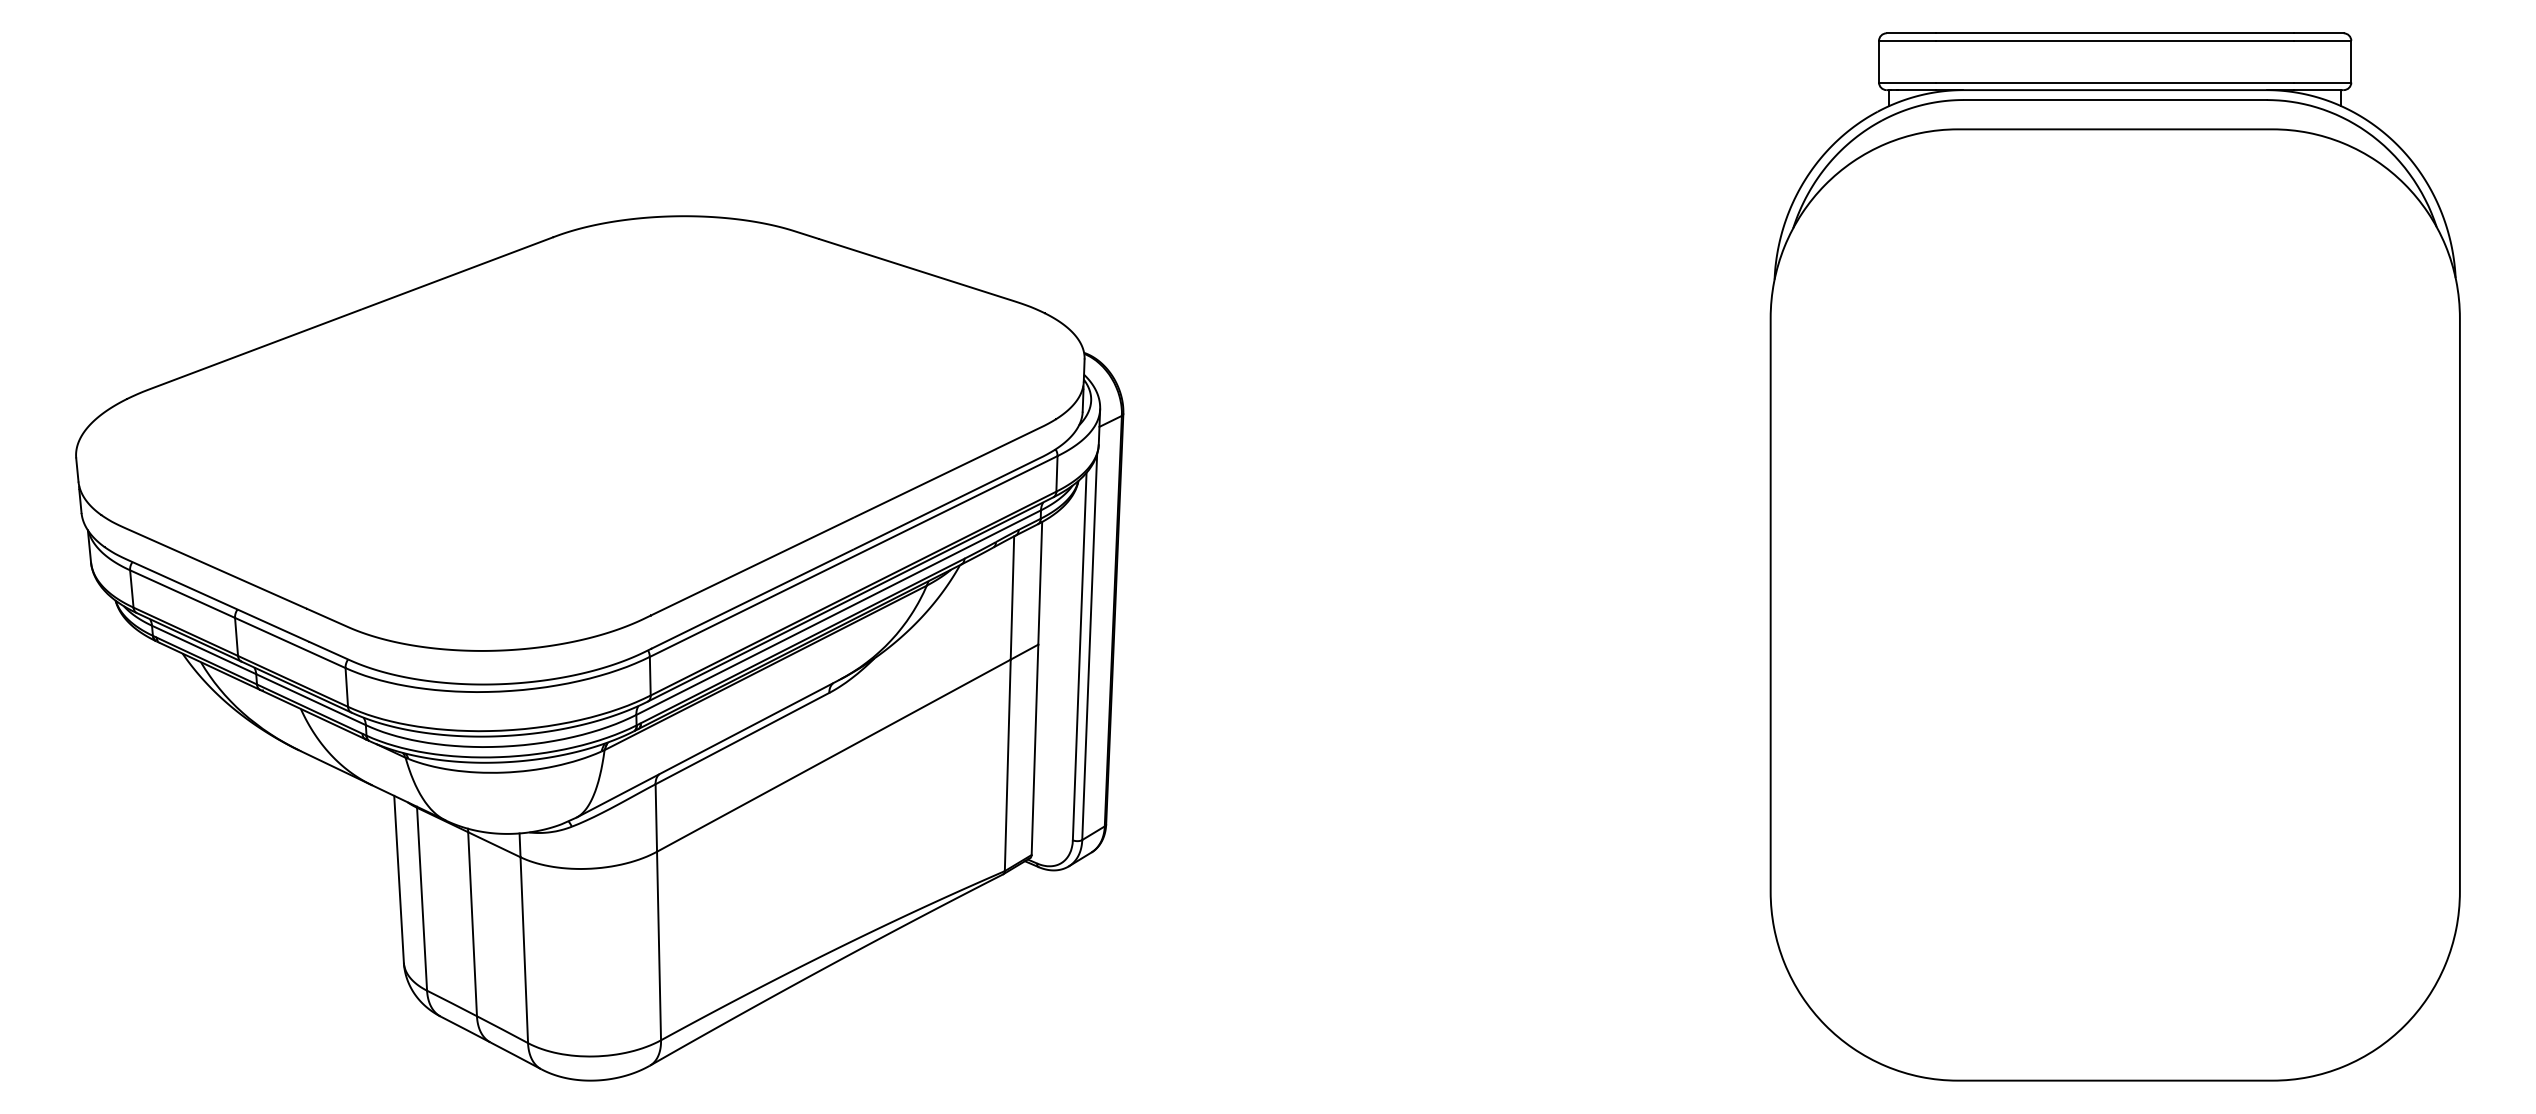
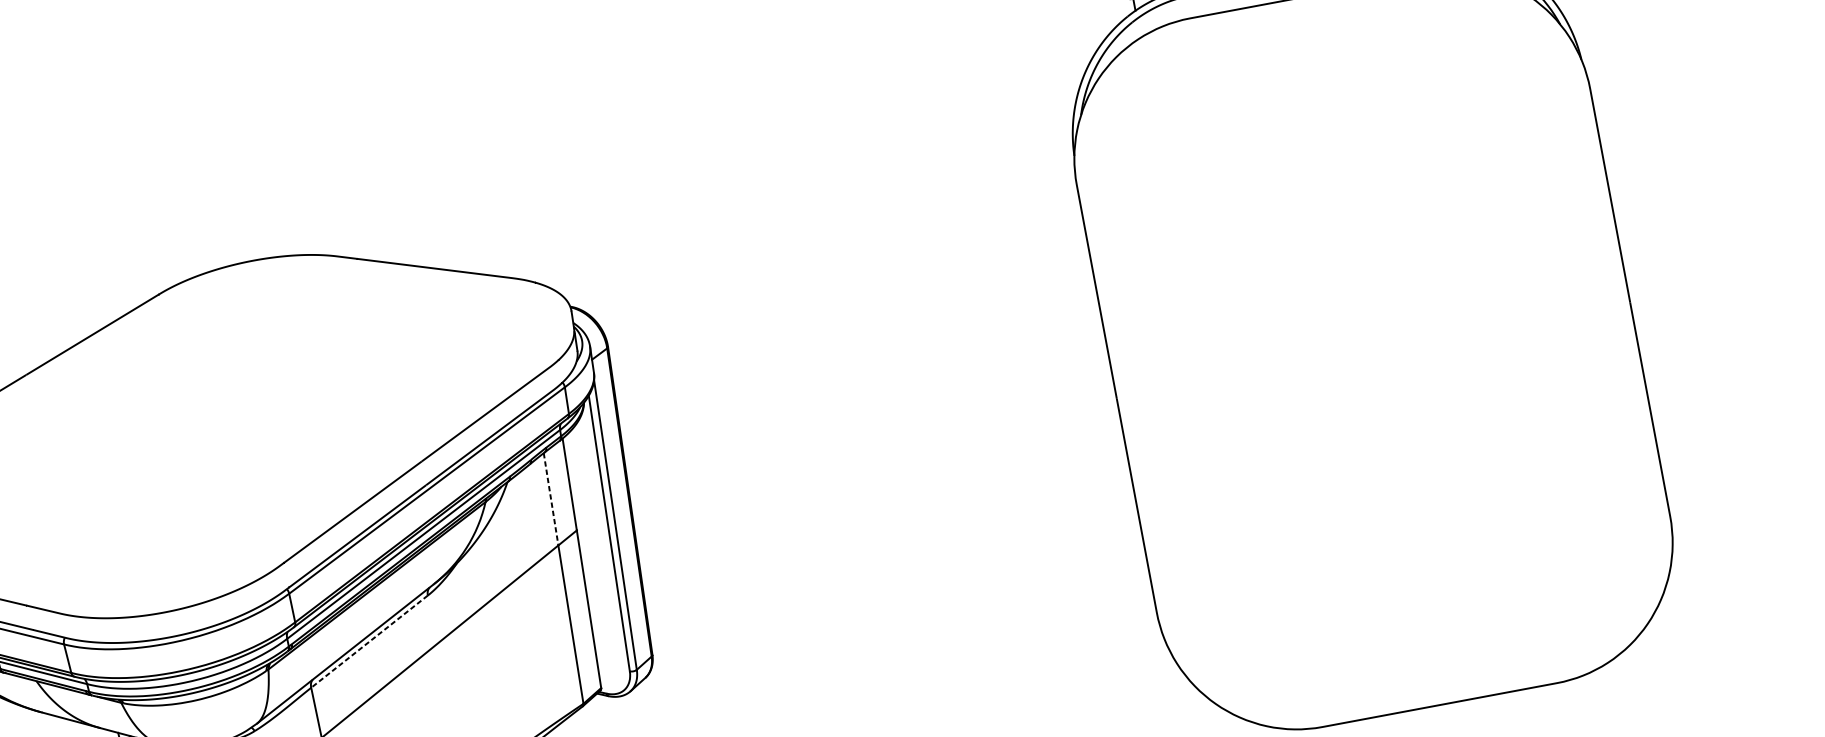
line: (1012, 598) -> (551, 499), solid -> dashed
line: (742, 738) -> (369, 641), solid -> dashed

